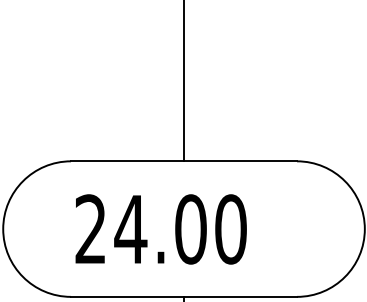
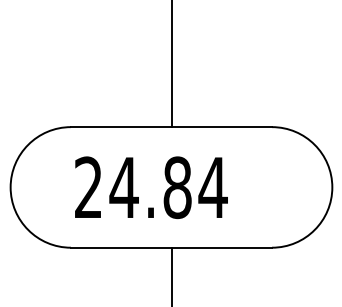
text: (211, 229) -> (195, 187), 24.00 -> 24.84

